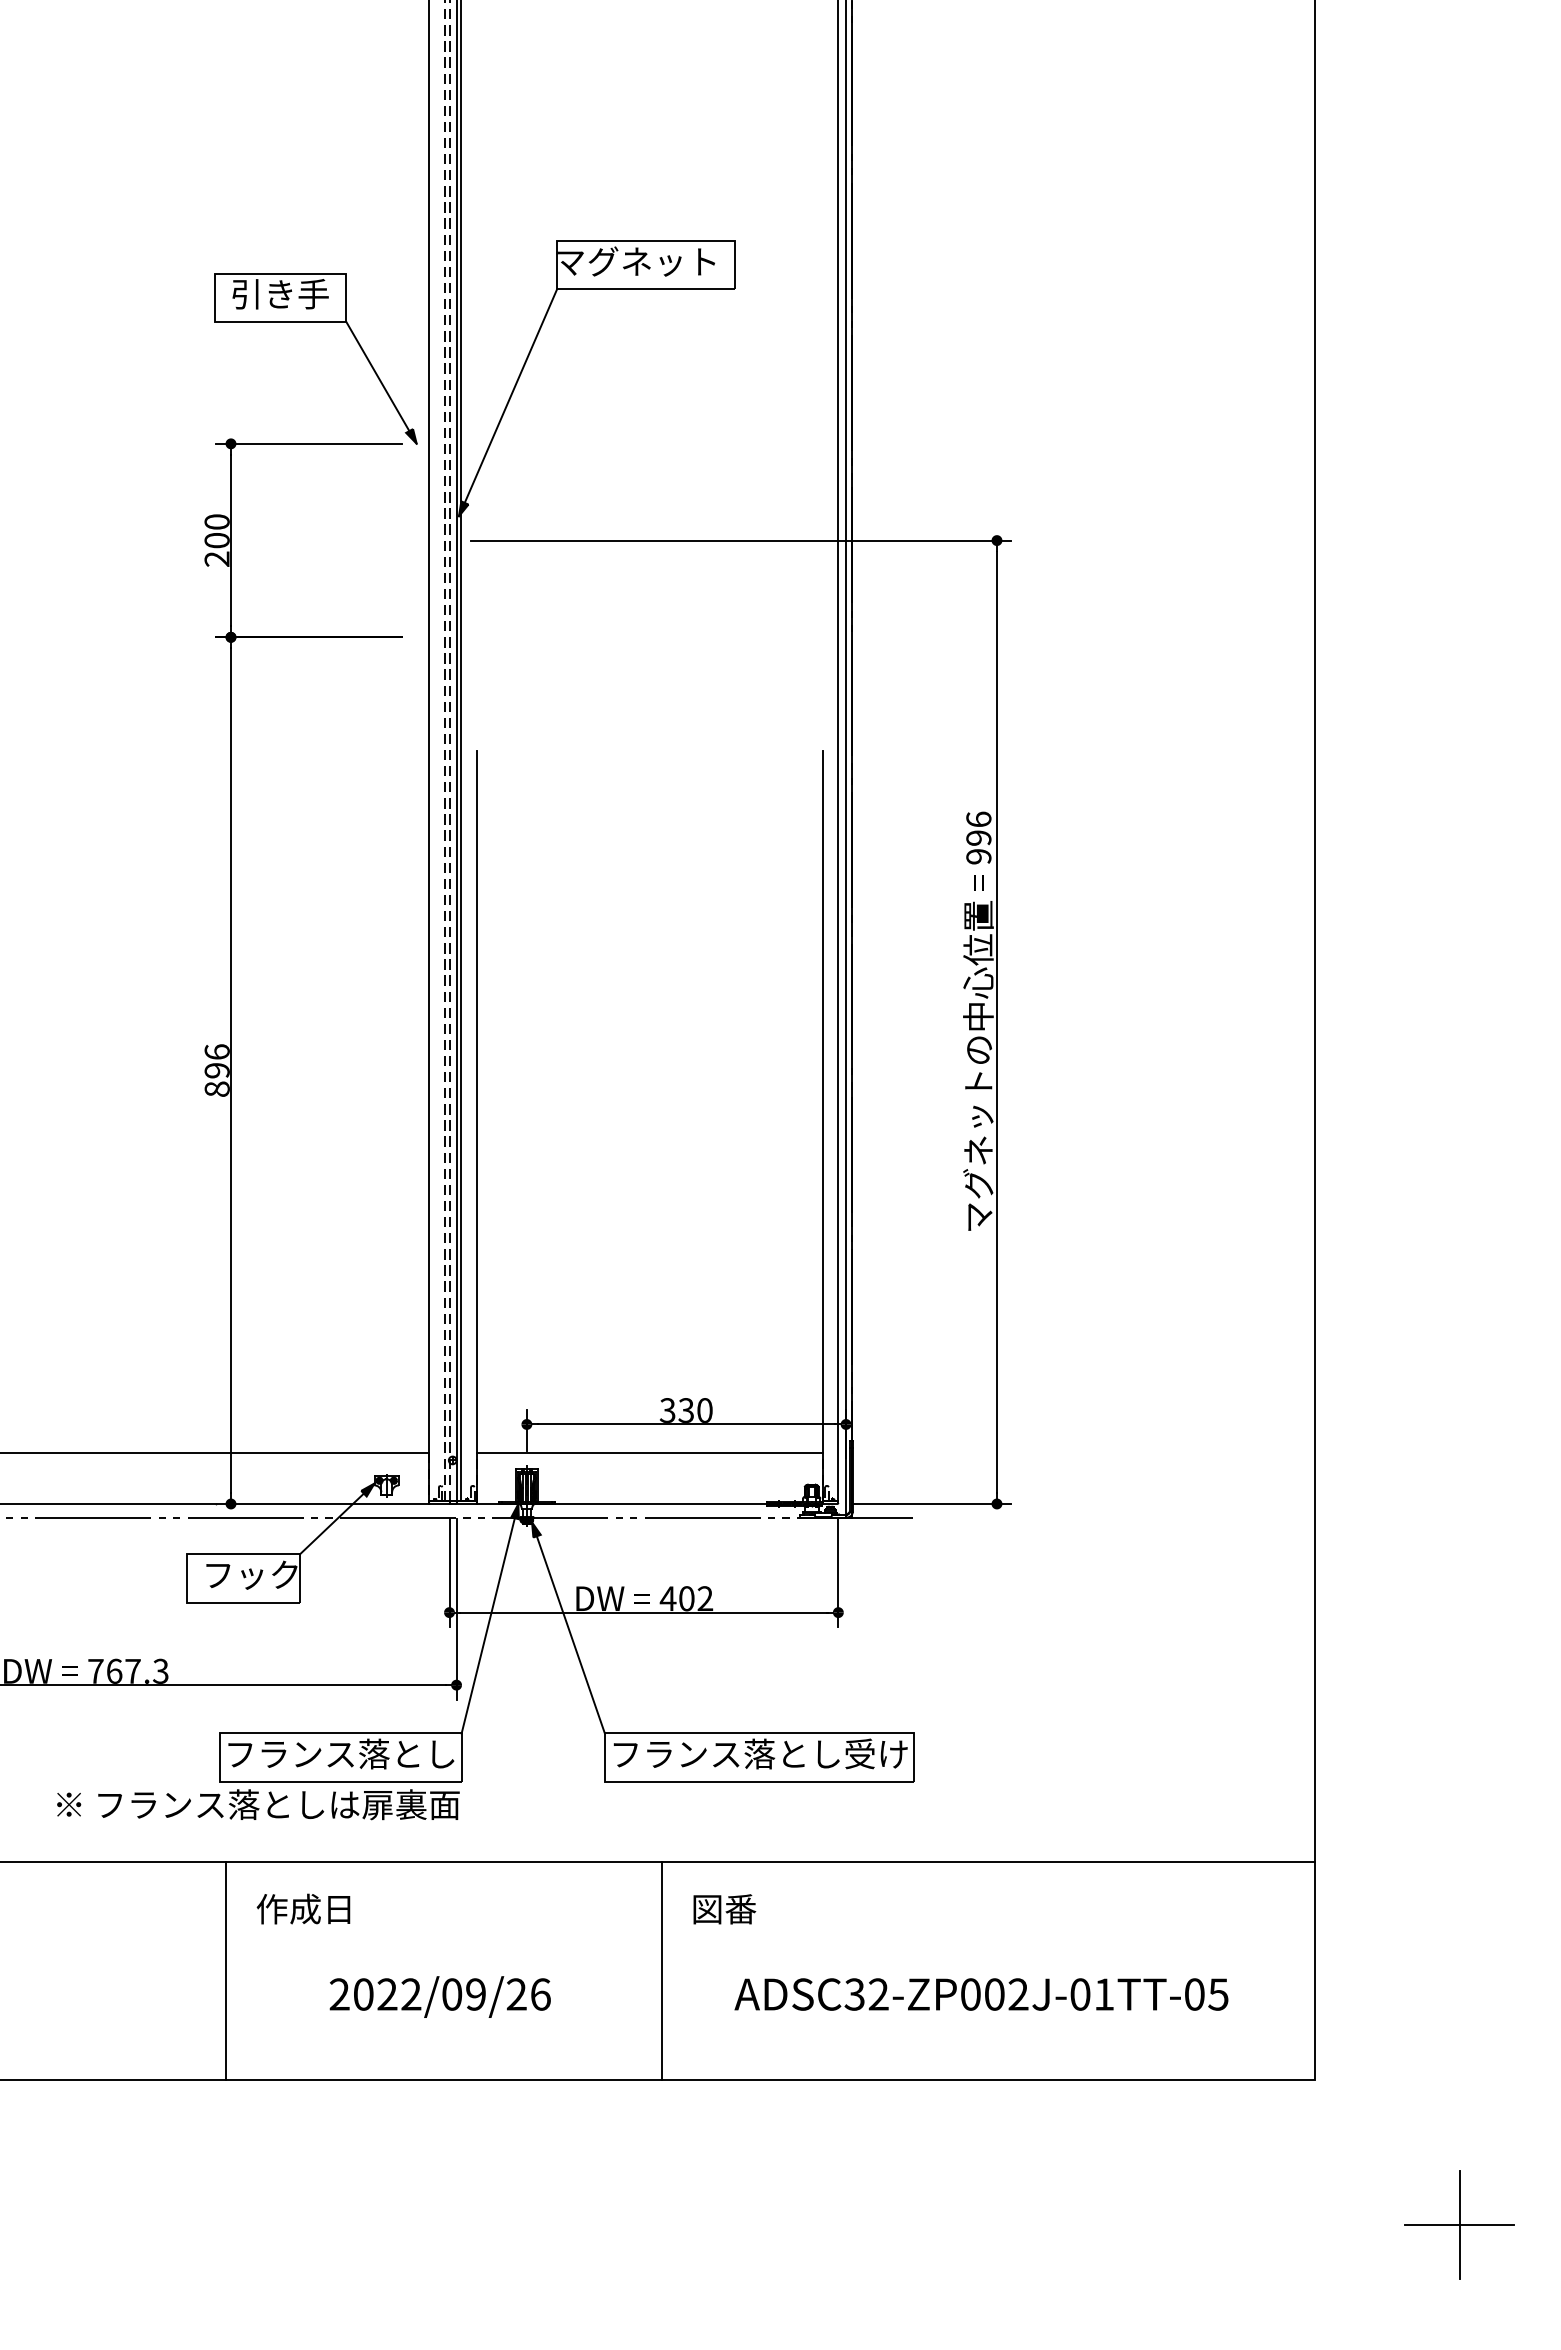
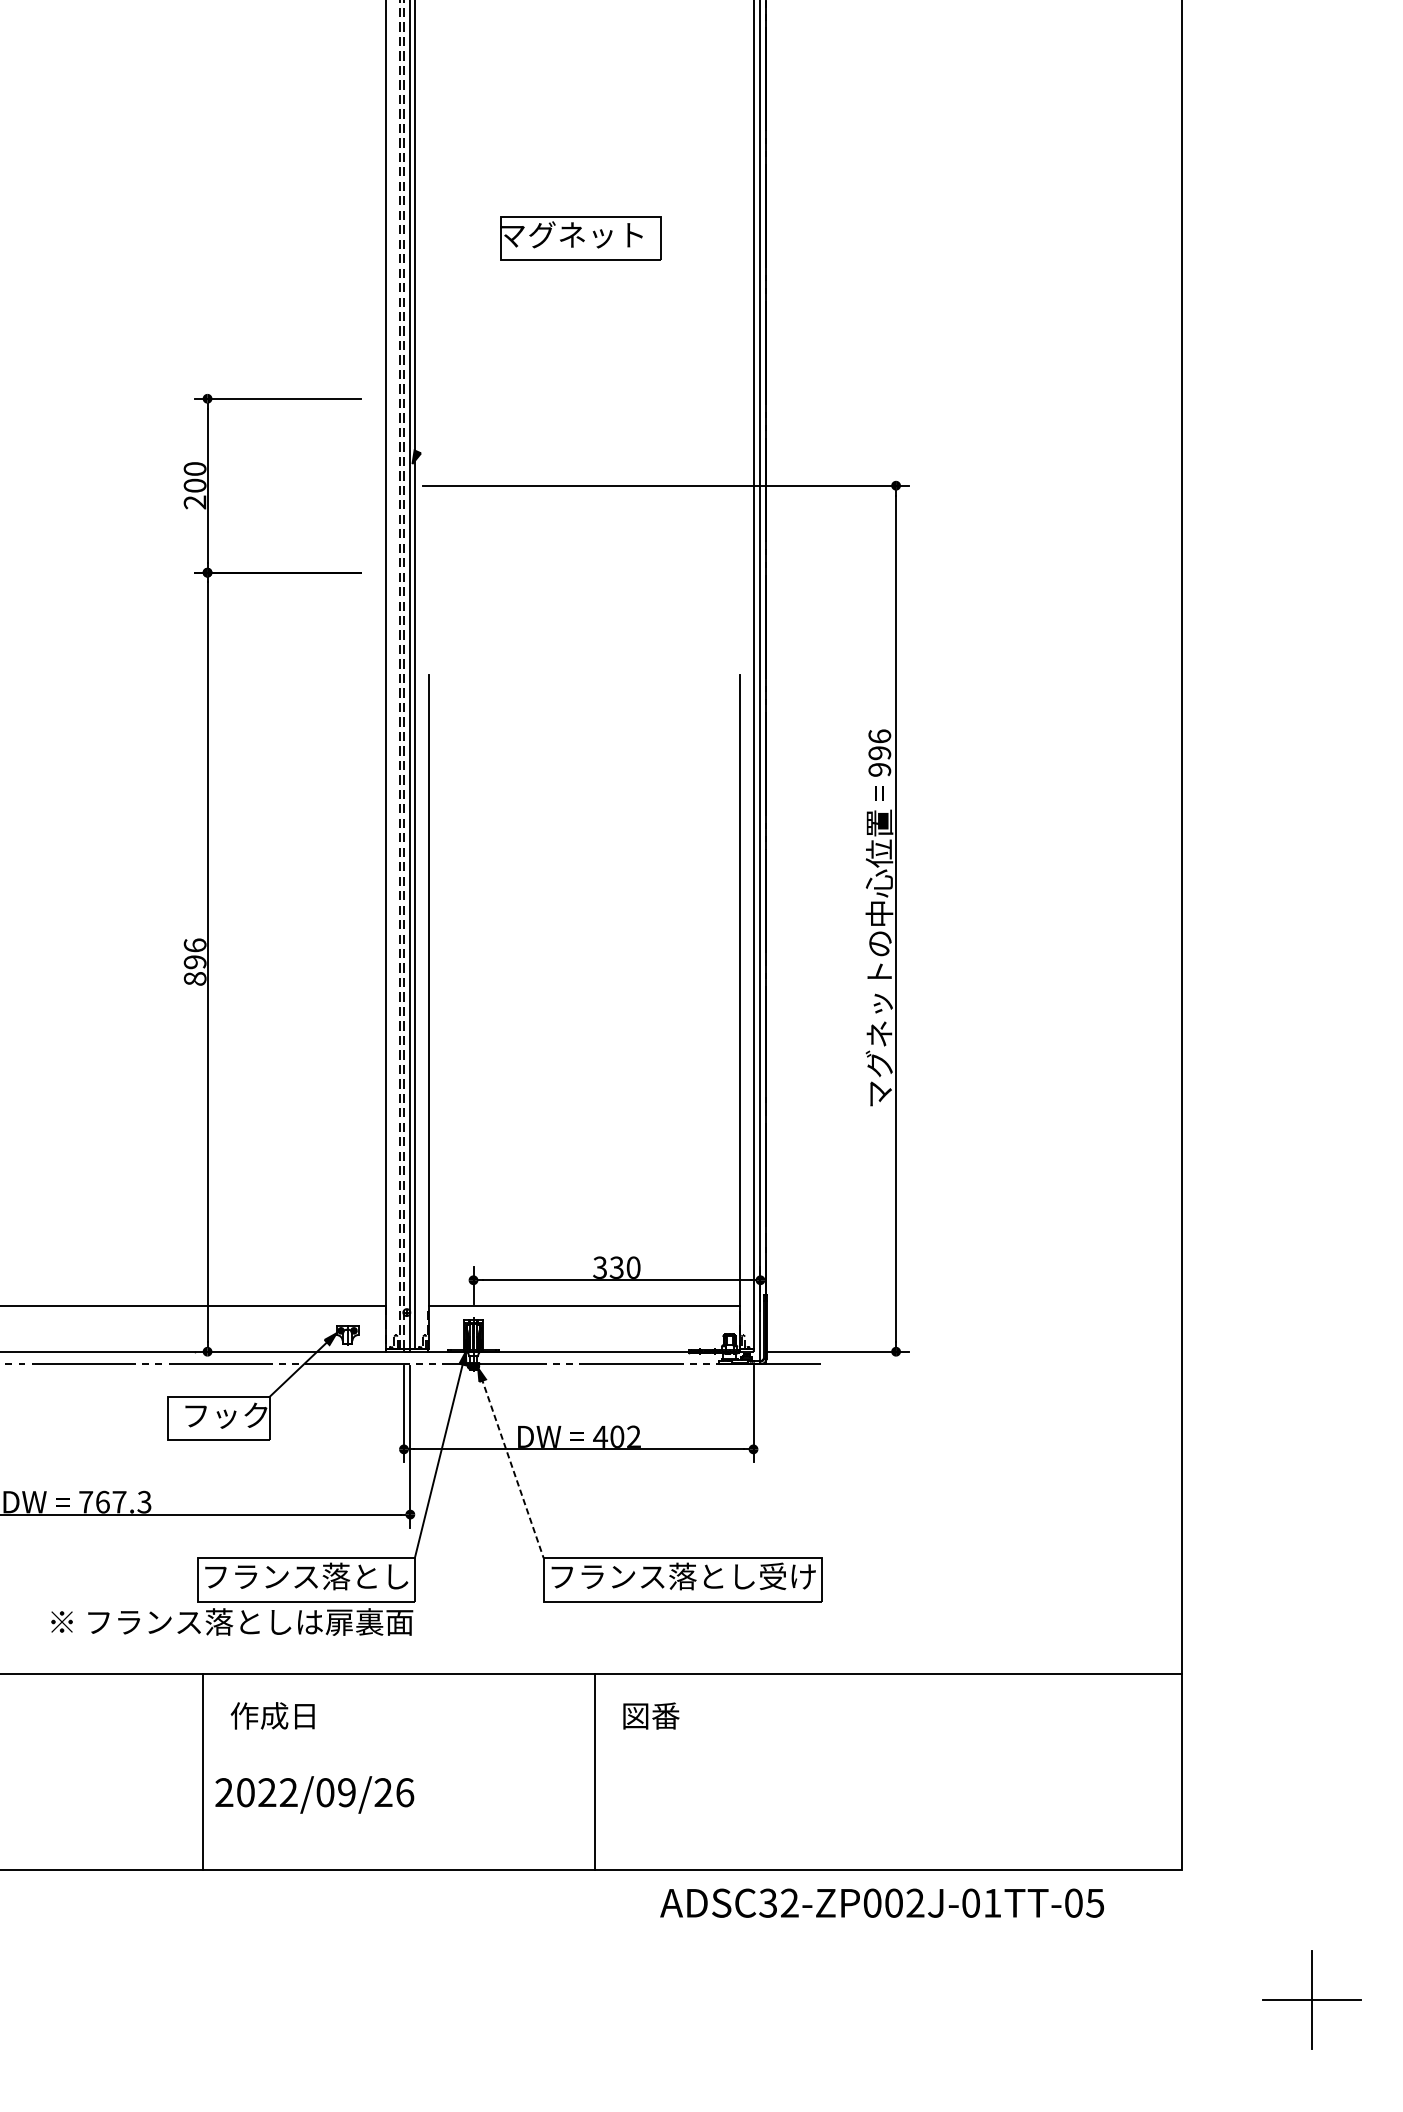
part: (315, 322) -> (283, 289), removed
line: (507, 402) -> (456, 361), removed
line: (568, 1627) -> (510, 1462), solid -> dashed
text: (981, 1994) -> (882, 1903), moved
text: (439, 1996) -> (314, 1794), moved

